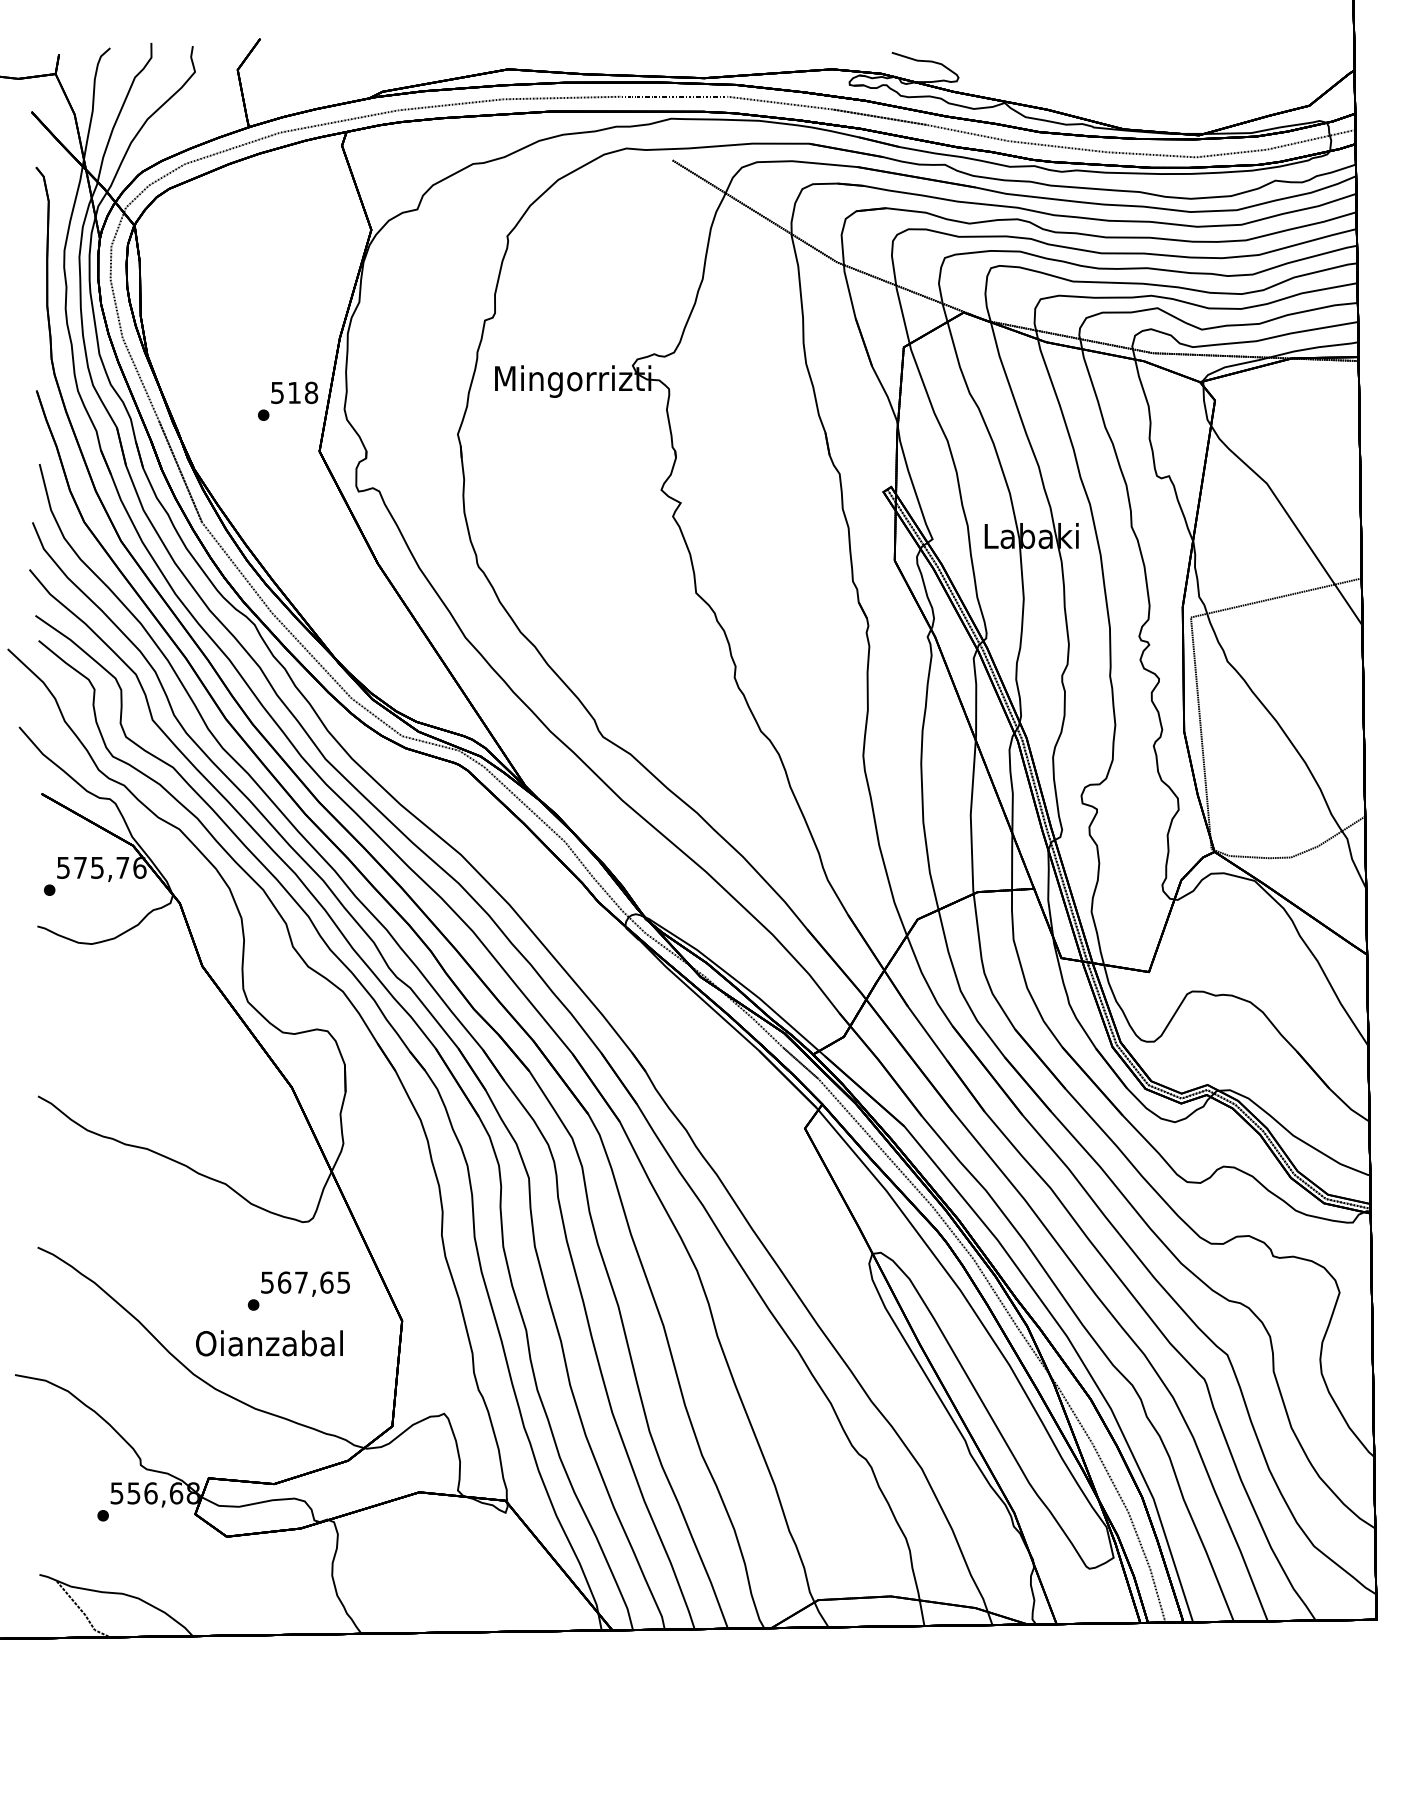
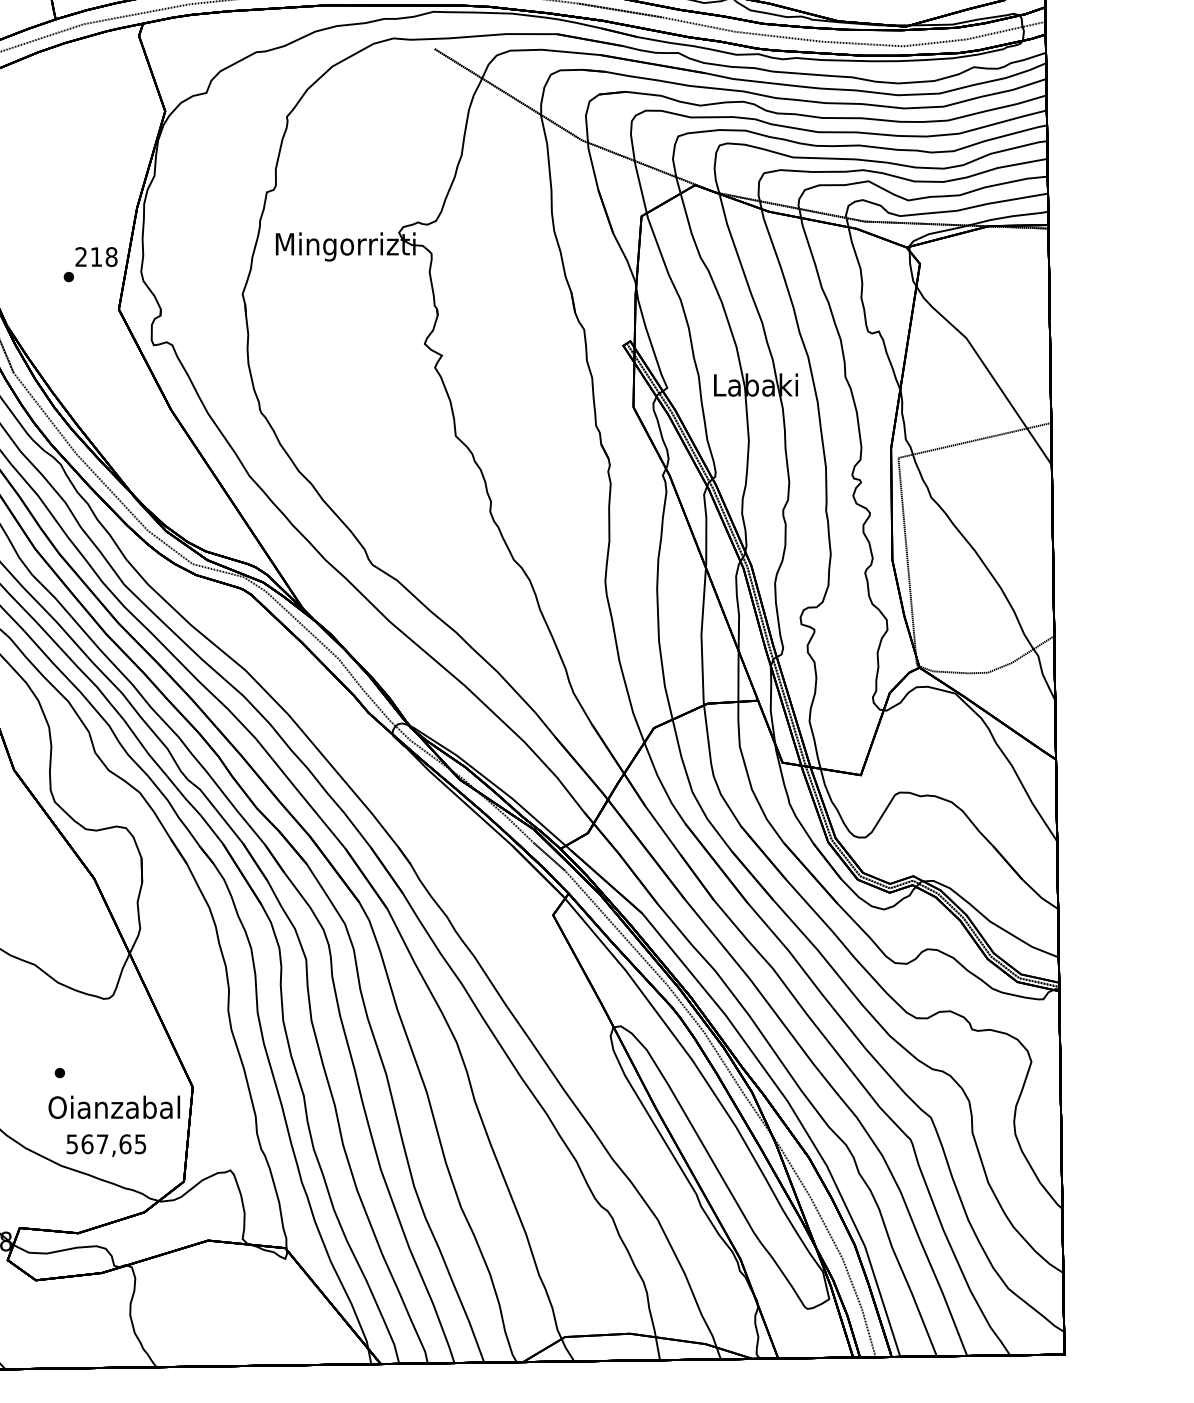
text: (277, 392) -> (81, 256), 518 -> 218
text: (305, 1283) -> (106, 1145), moved
text: (269, 1343) -> (114, 1107), moved

